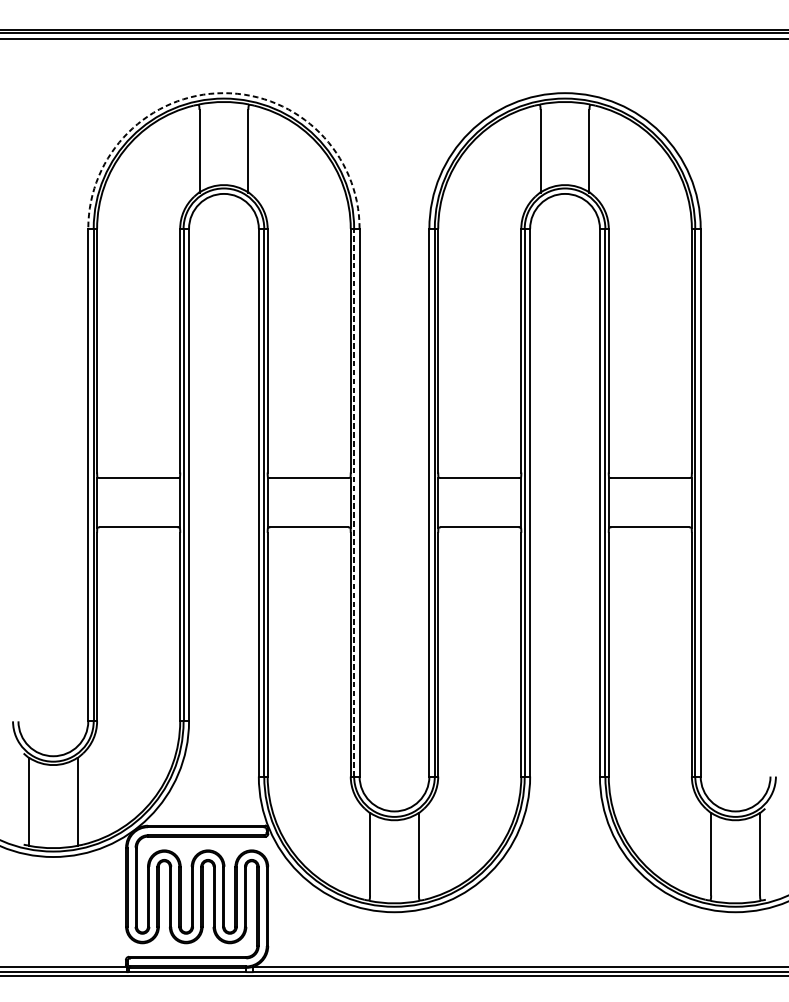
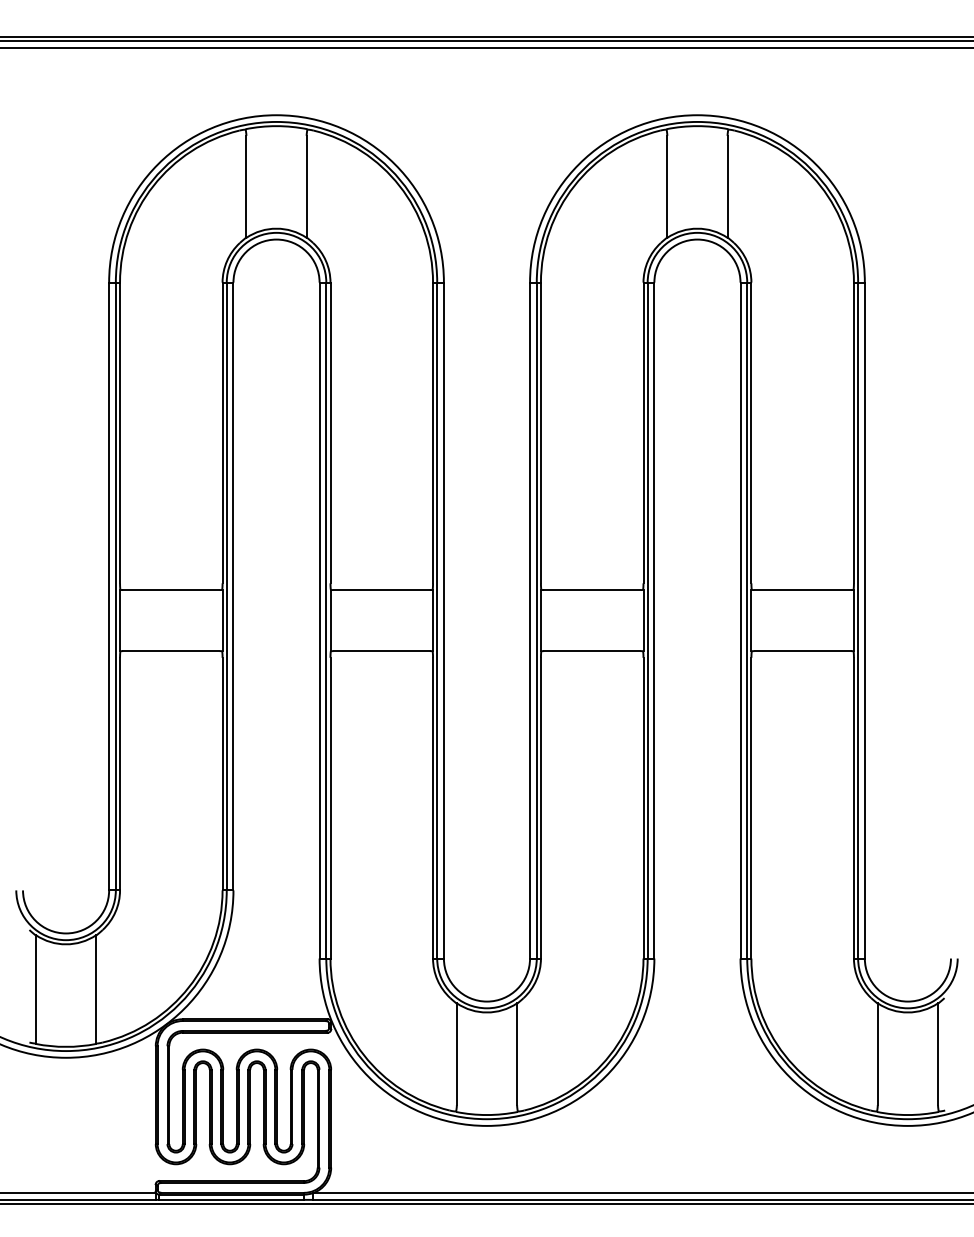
arc: (223, 93) -> (276, 115), dashed -> solid
line: (354, 502) -> (437, 620), dashed -> solid

